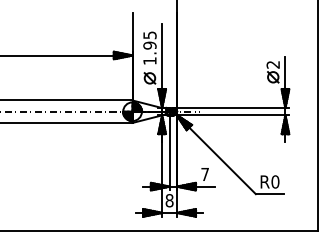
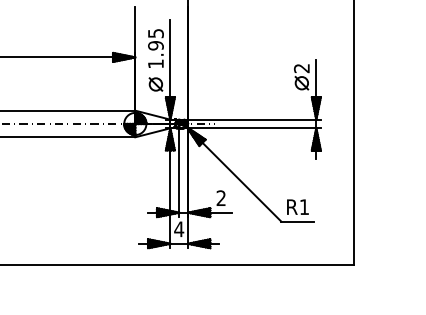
text: (204, 173) -> (220, 197), 7 -> 2
text: (275, 182) -> (304, 207), R0 -> R1
text: (169, 200) -> (179, 229), 8 -> 4

